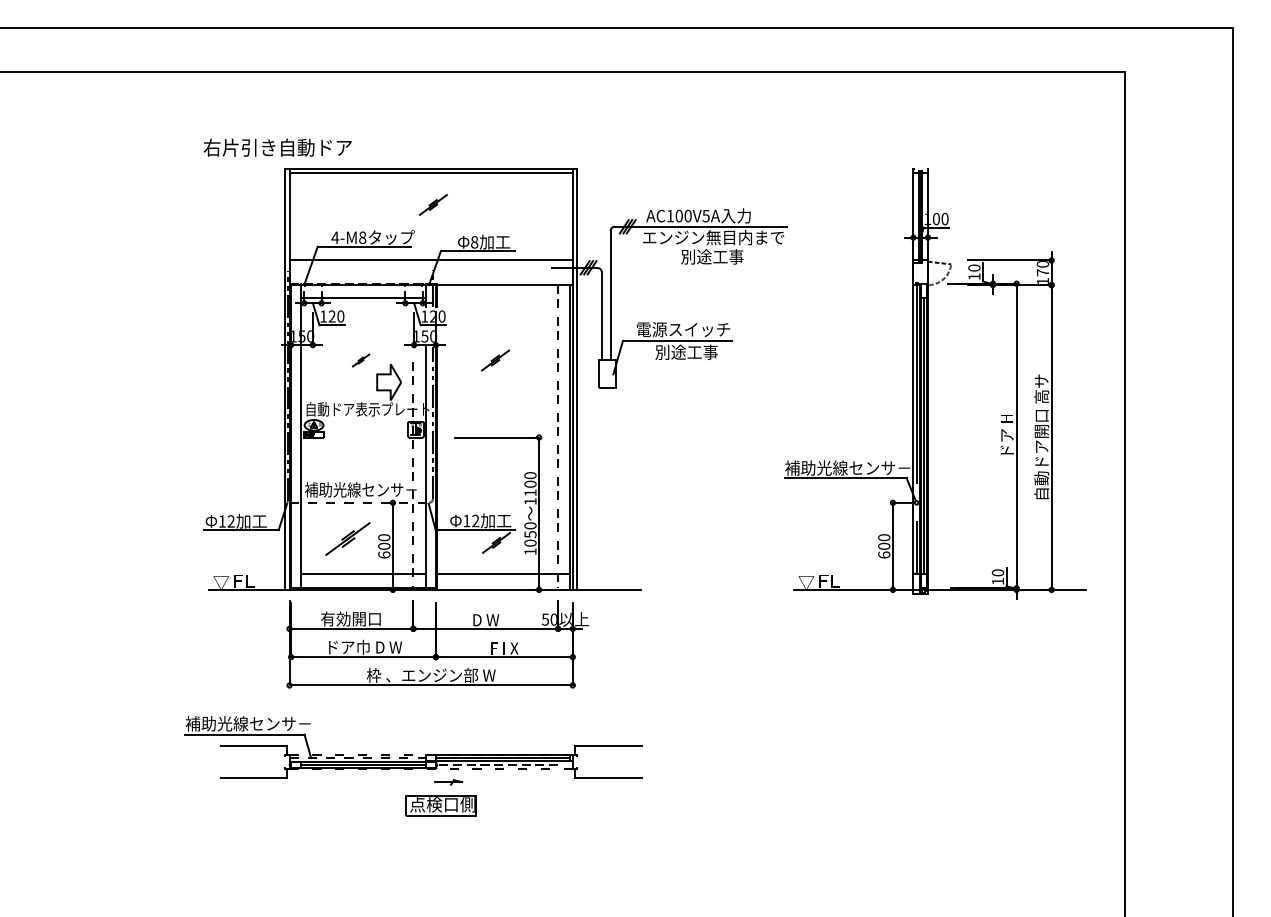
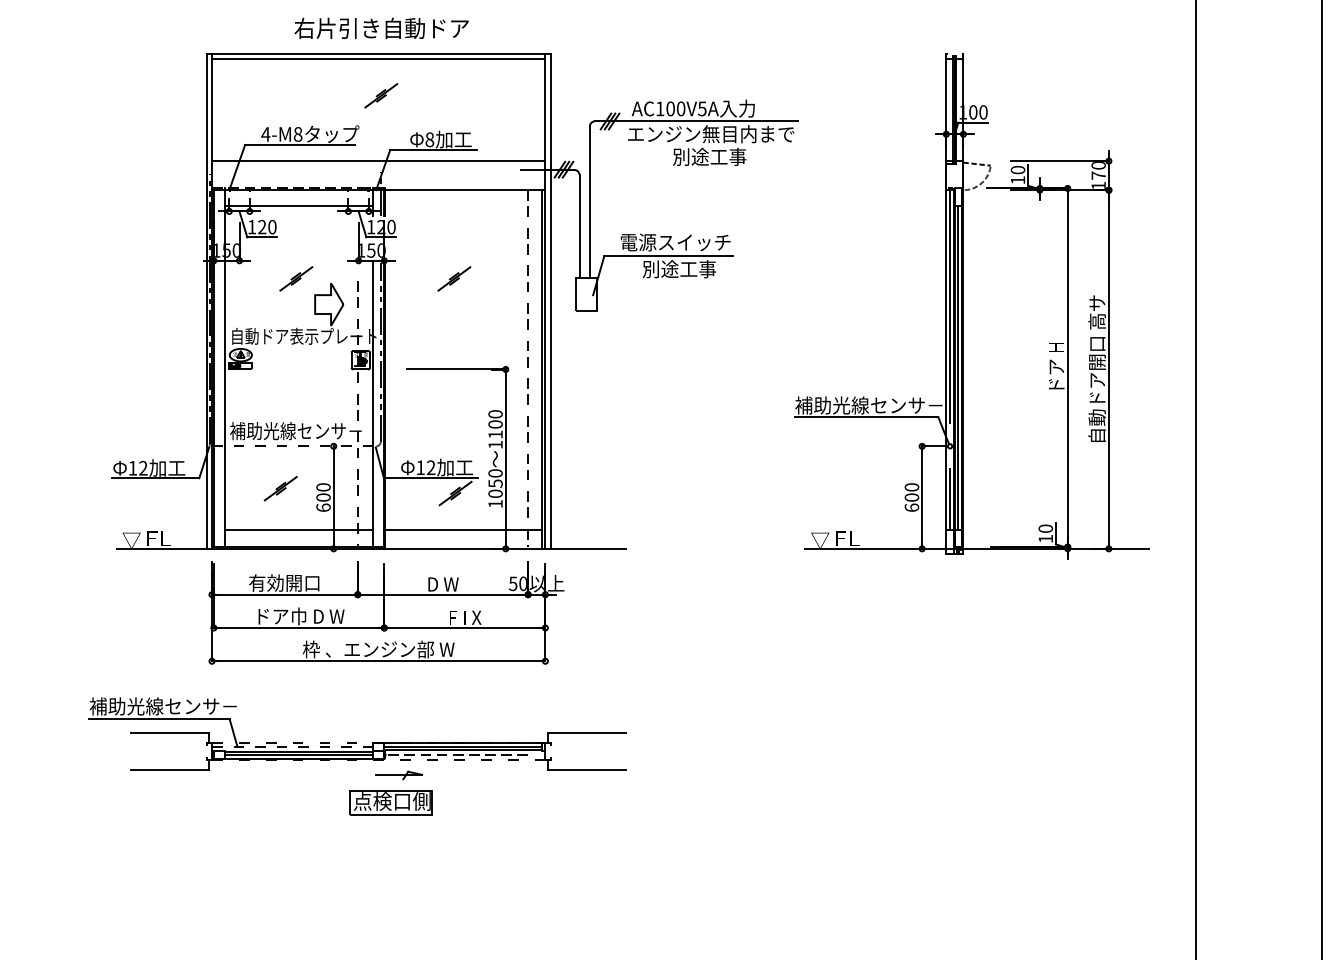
text: (277, 147) -> (381, 28), moved
part: (360, 360) -> (295, 278), size x1.67
part: (347, 538) -> (280, 488), size x0.62
part: (448, 782) -> (399, 775), size x1.43

